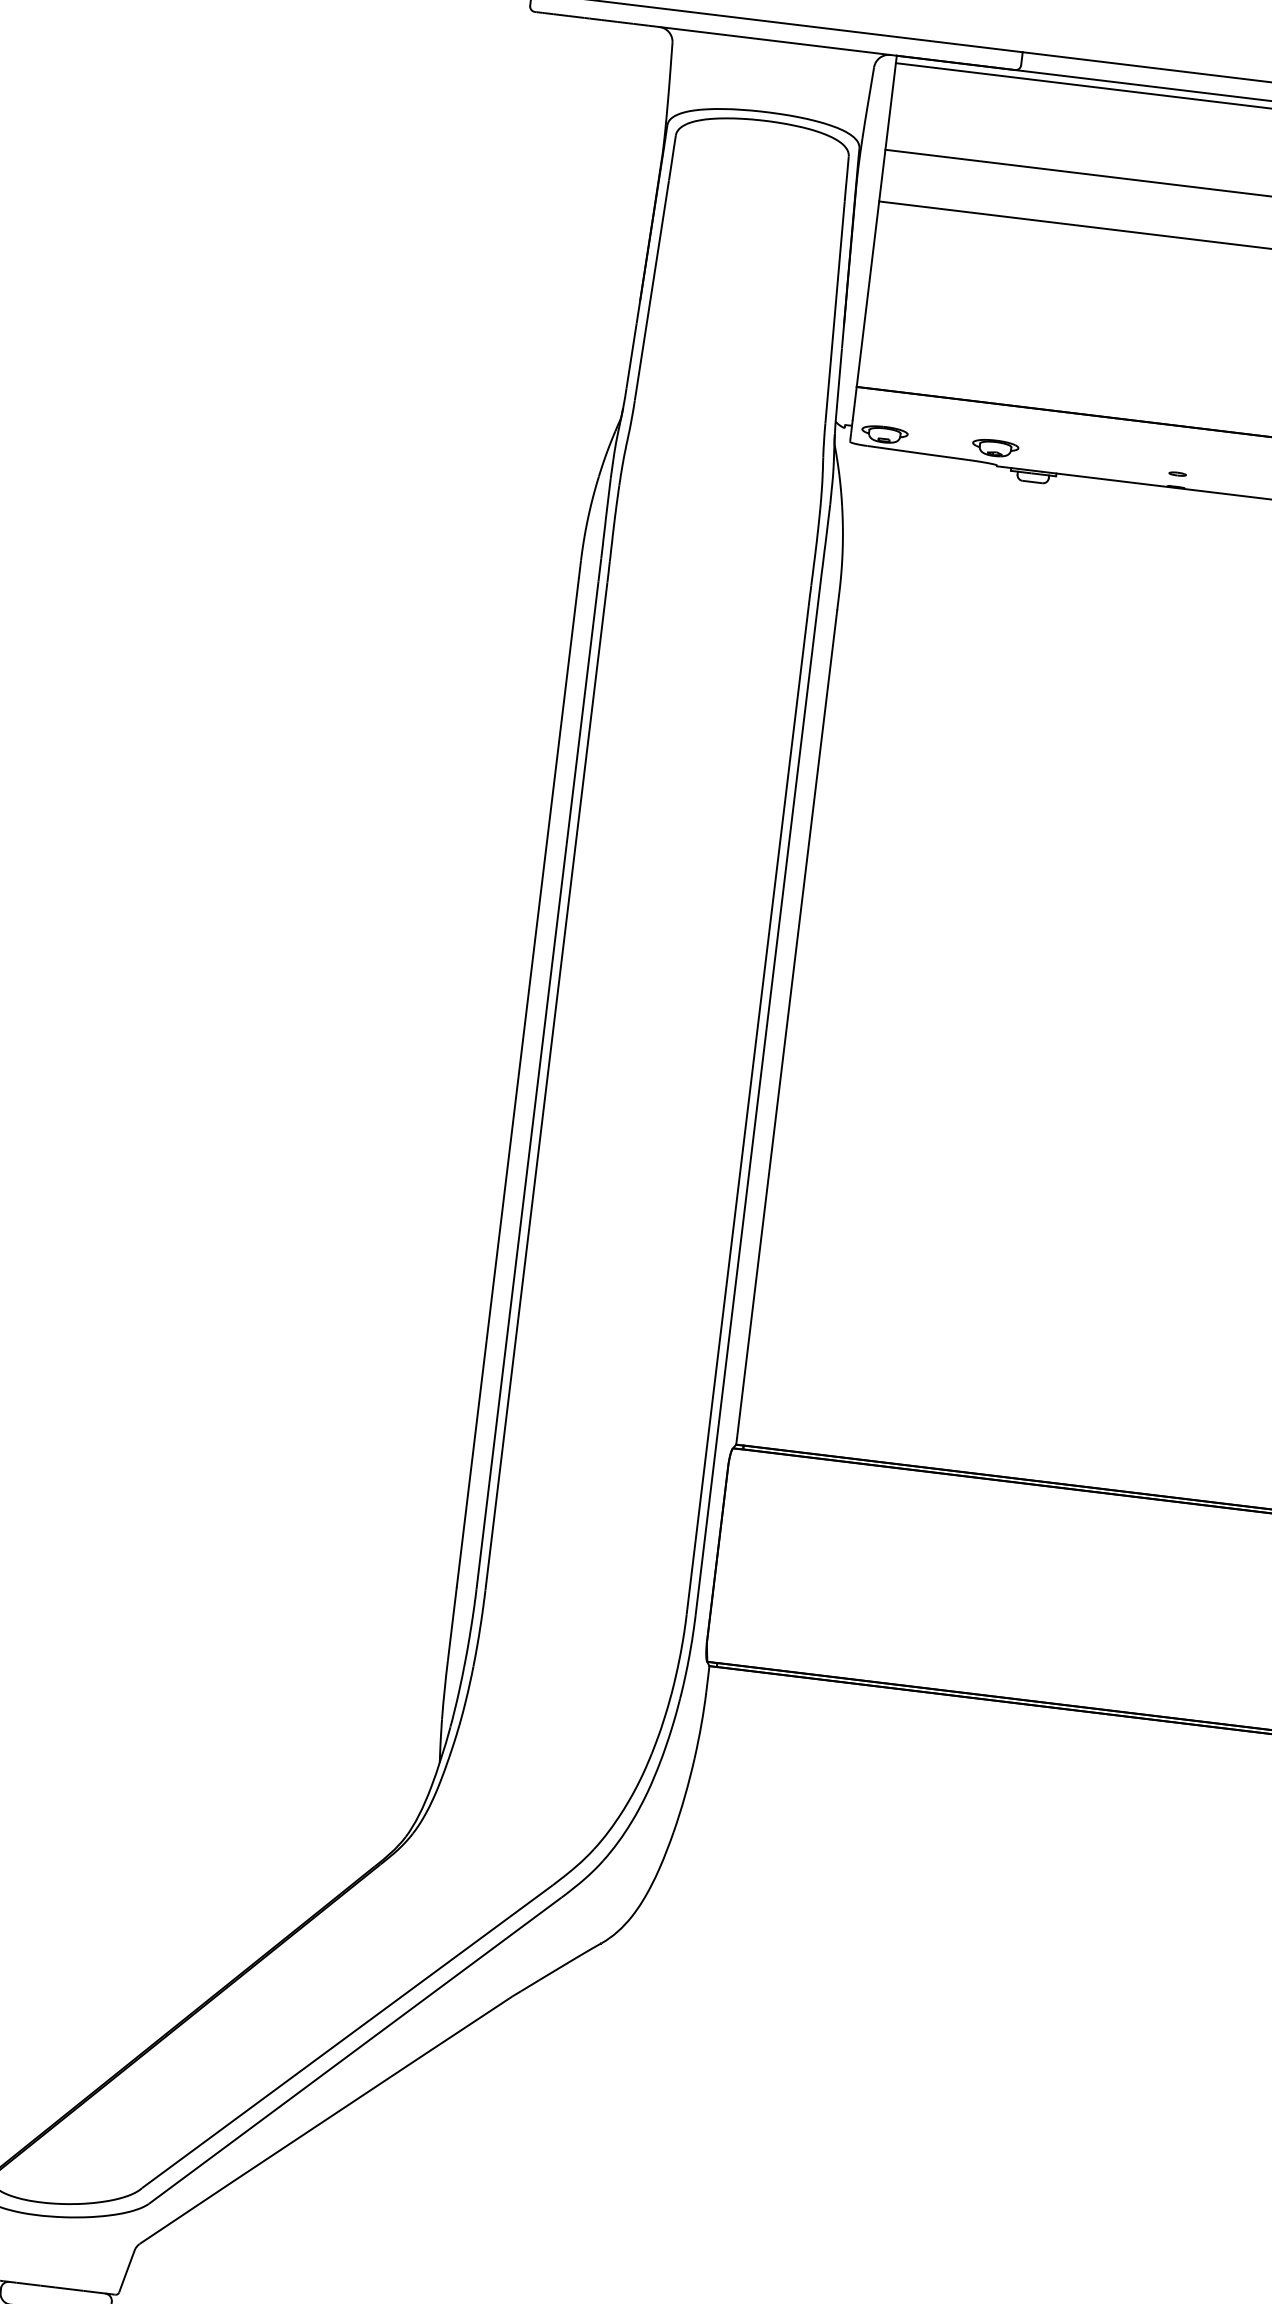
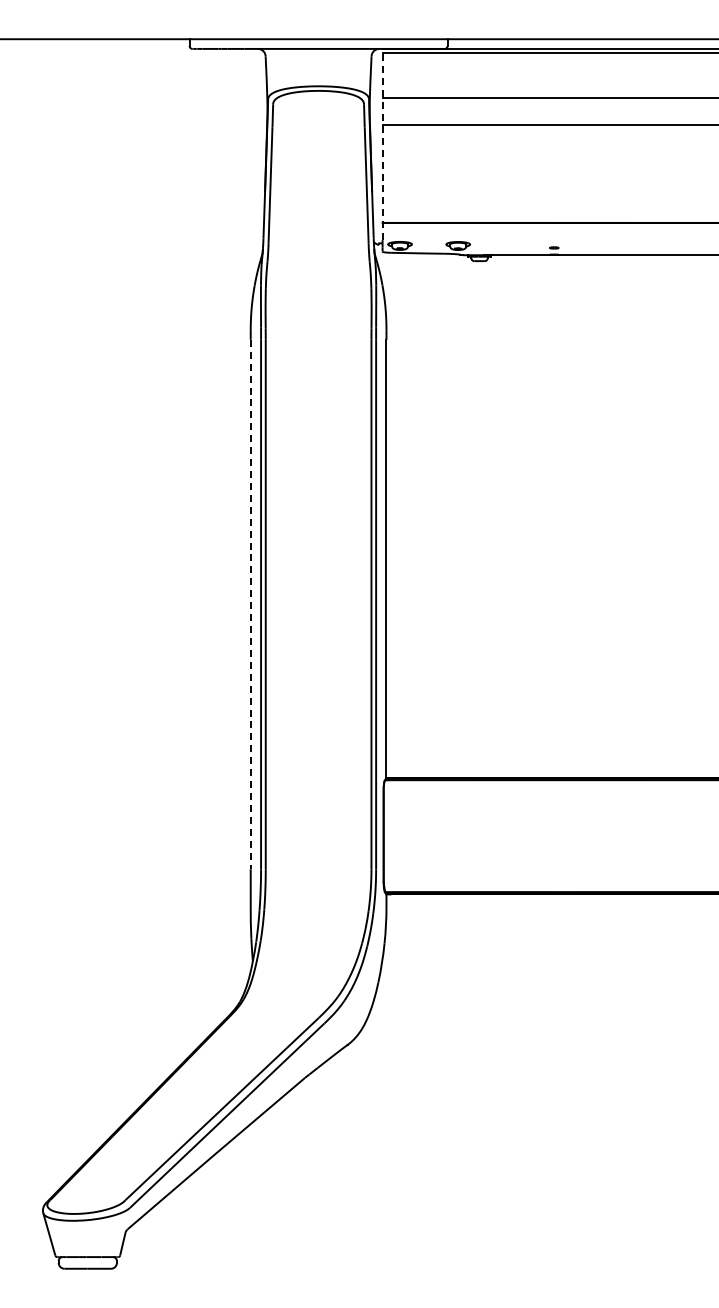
line: (874, 237) -> (382, 144), solid -> dashed
line: (517, 1082) -> (250, 604), solid -> dashed

